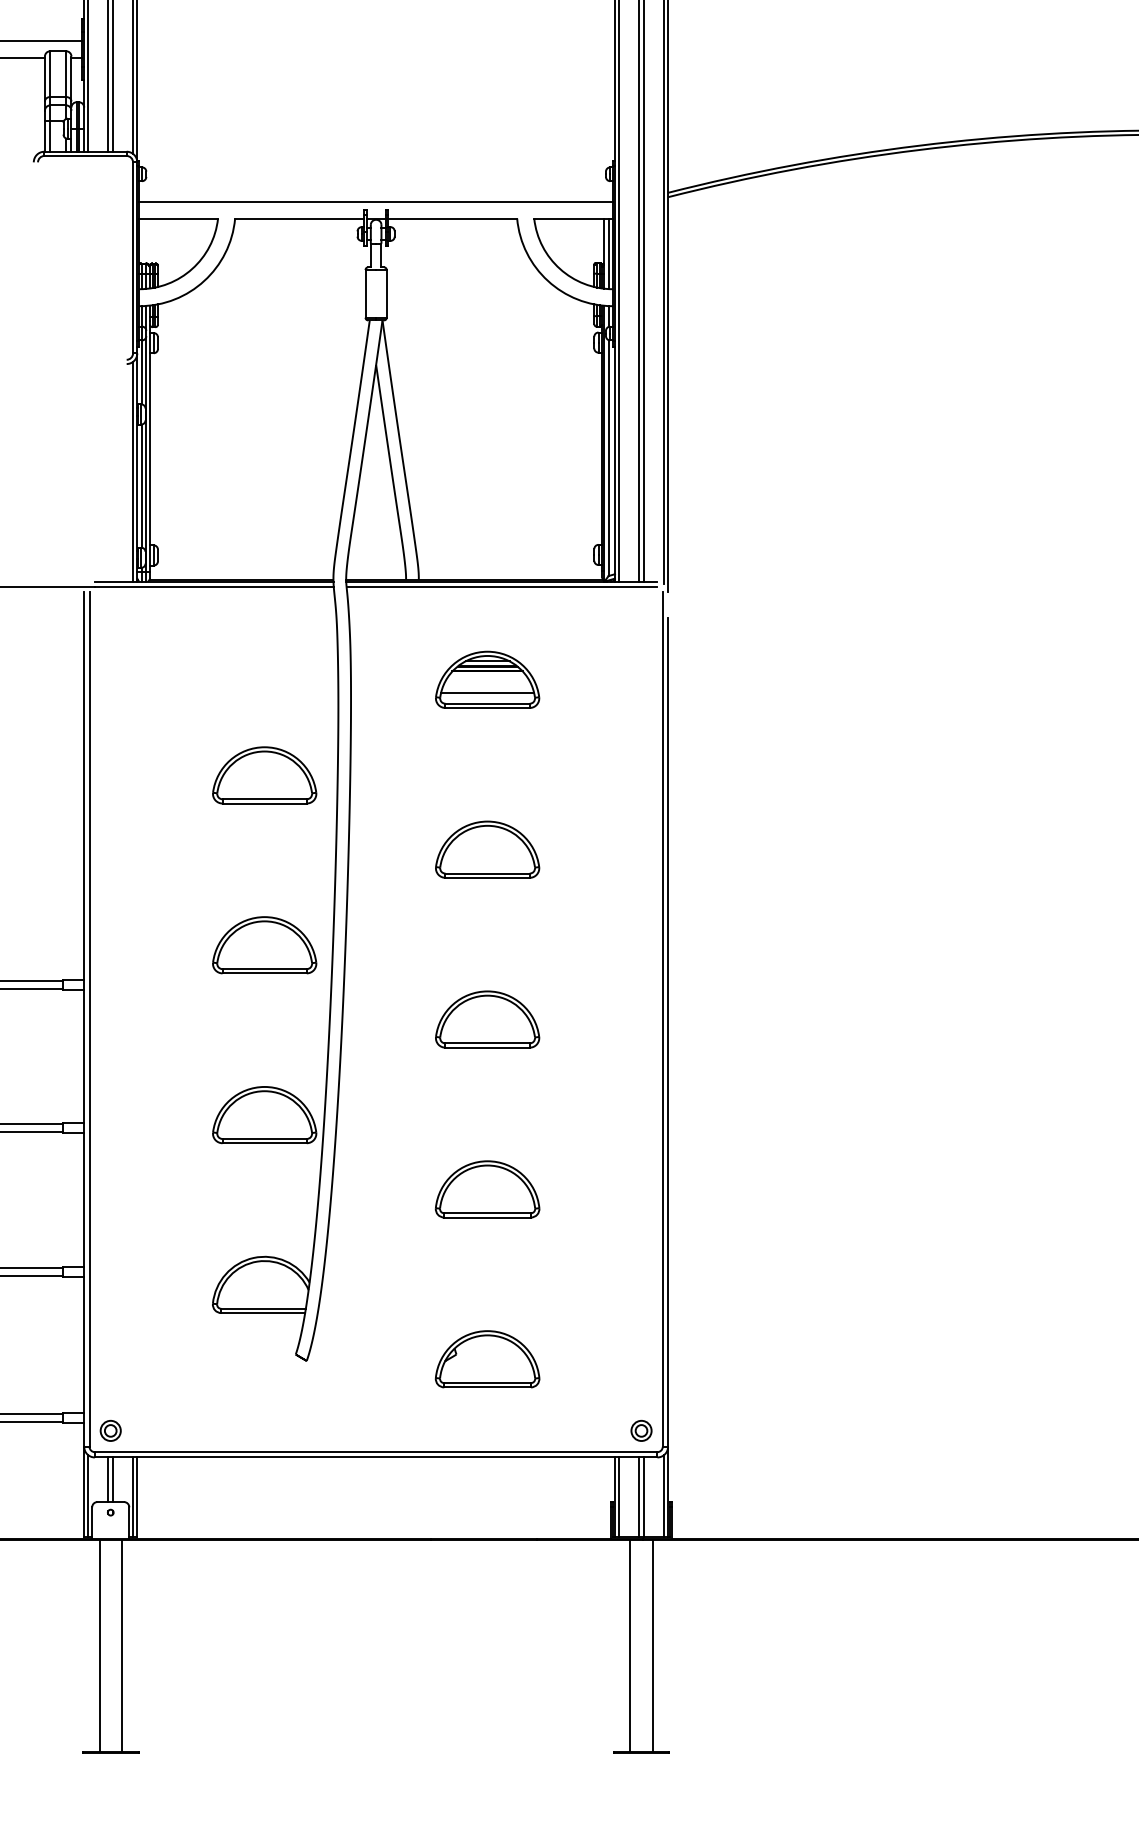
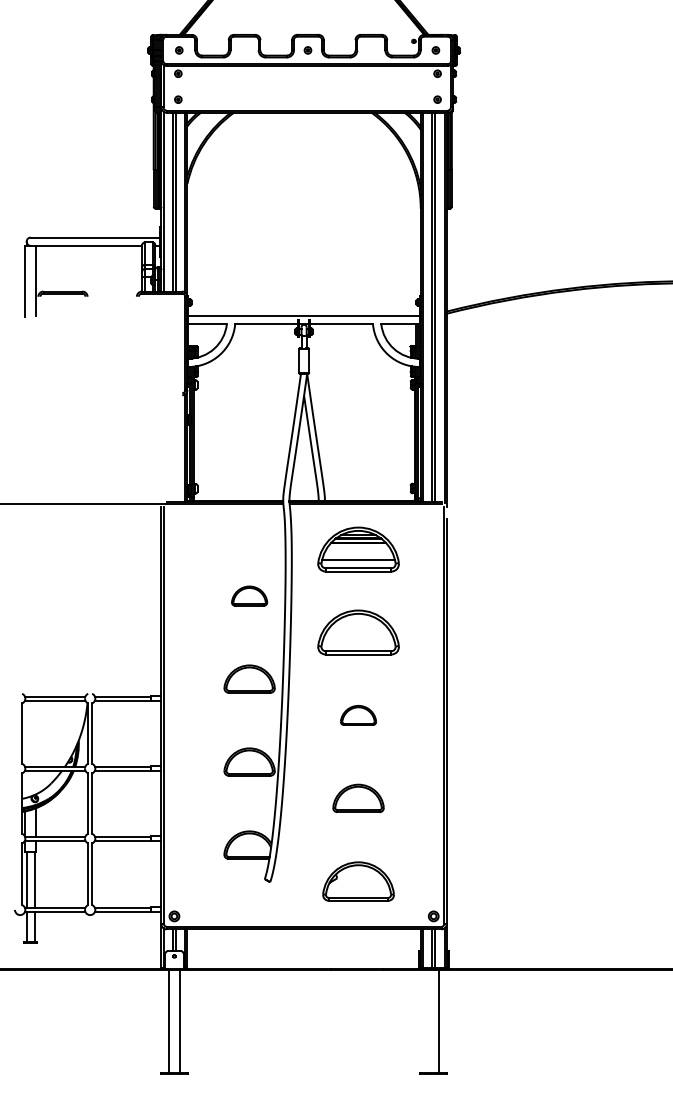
part: (487, 679) -> (358, 549), size x1.6
part: (264, 773) -> (249, 595), size x0.7
part: (487, 849) -> (358, 632), size x1.6
part: (487, 1019) -> (358, 715), size x0.7
part: (487, 1357) -> (358, 880), size x1.4
line: (630, 1646) -> (428, 1021), removed

